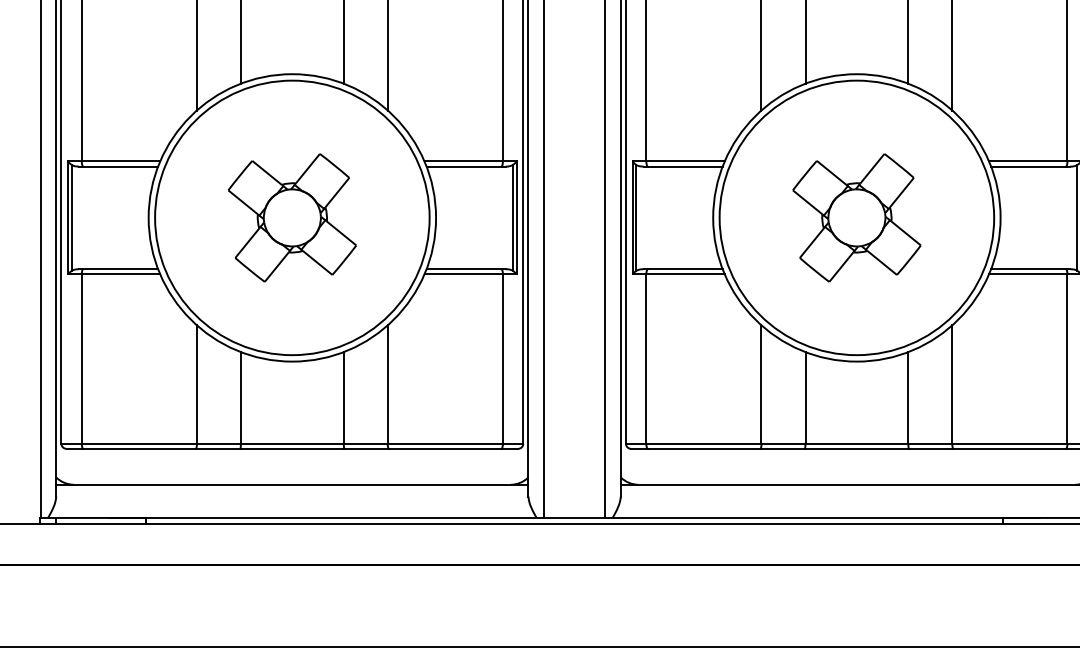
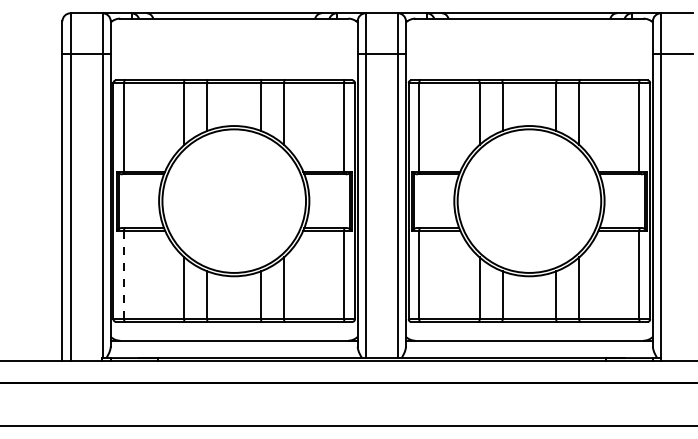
part: (292, 218) -> (234, 201), removed
part: (857, 218) -> (529, 201), removed
line: (82, 360) -> (124, 275), solid -> dashed

